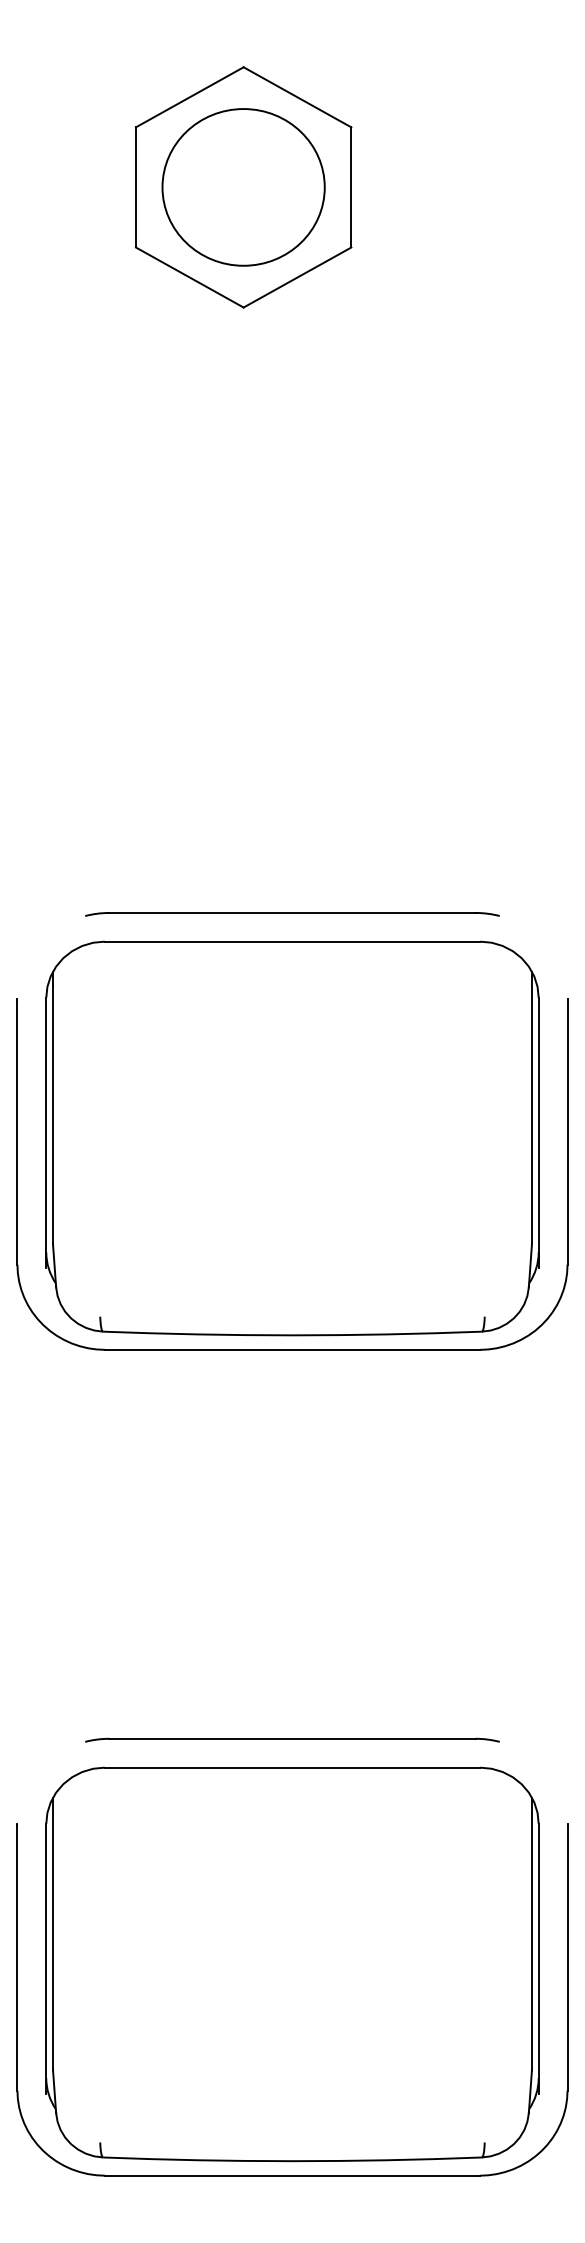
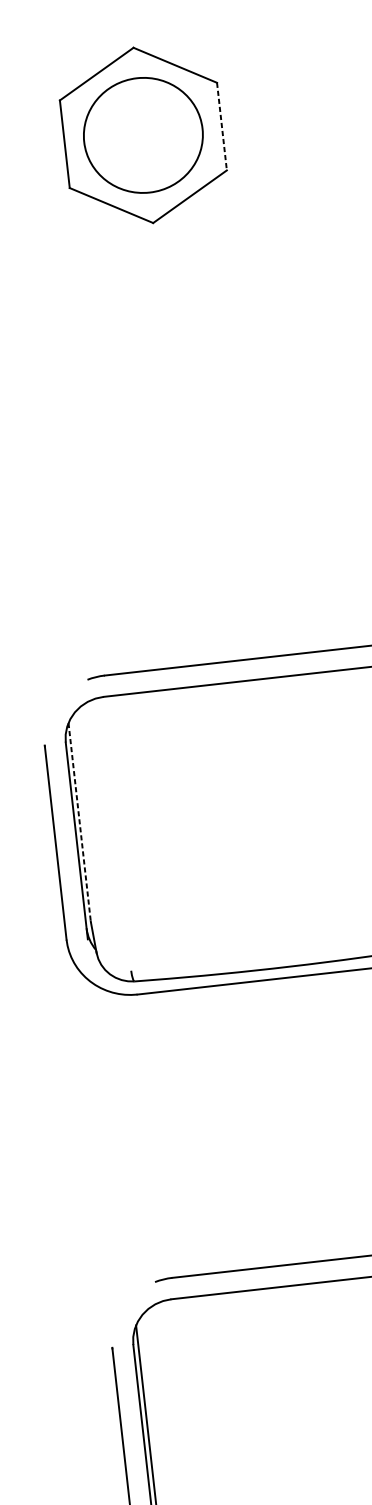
line: (351, 187) -> (222, 126), solid -> dashed
line: (53, 1107) -> (79, 822), solid -> dashed

